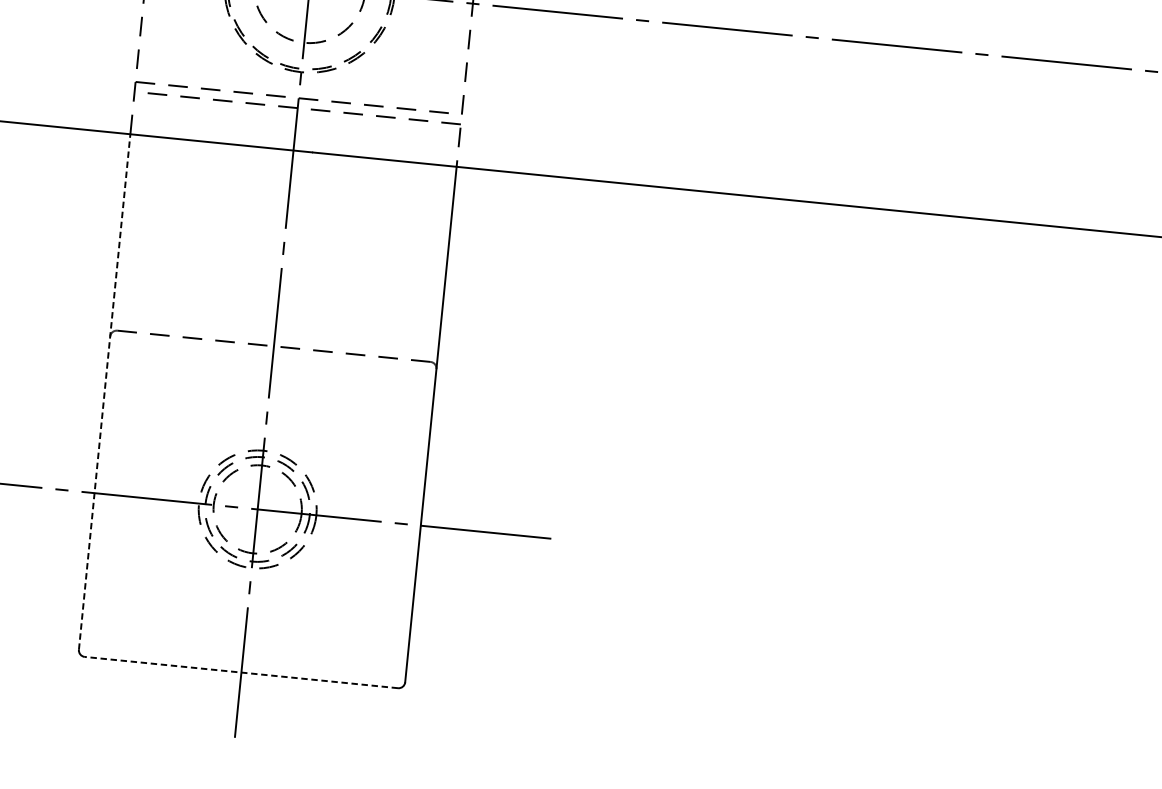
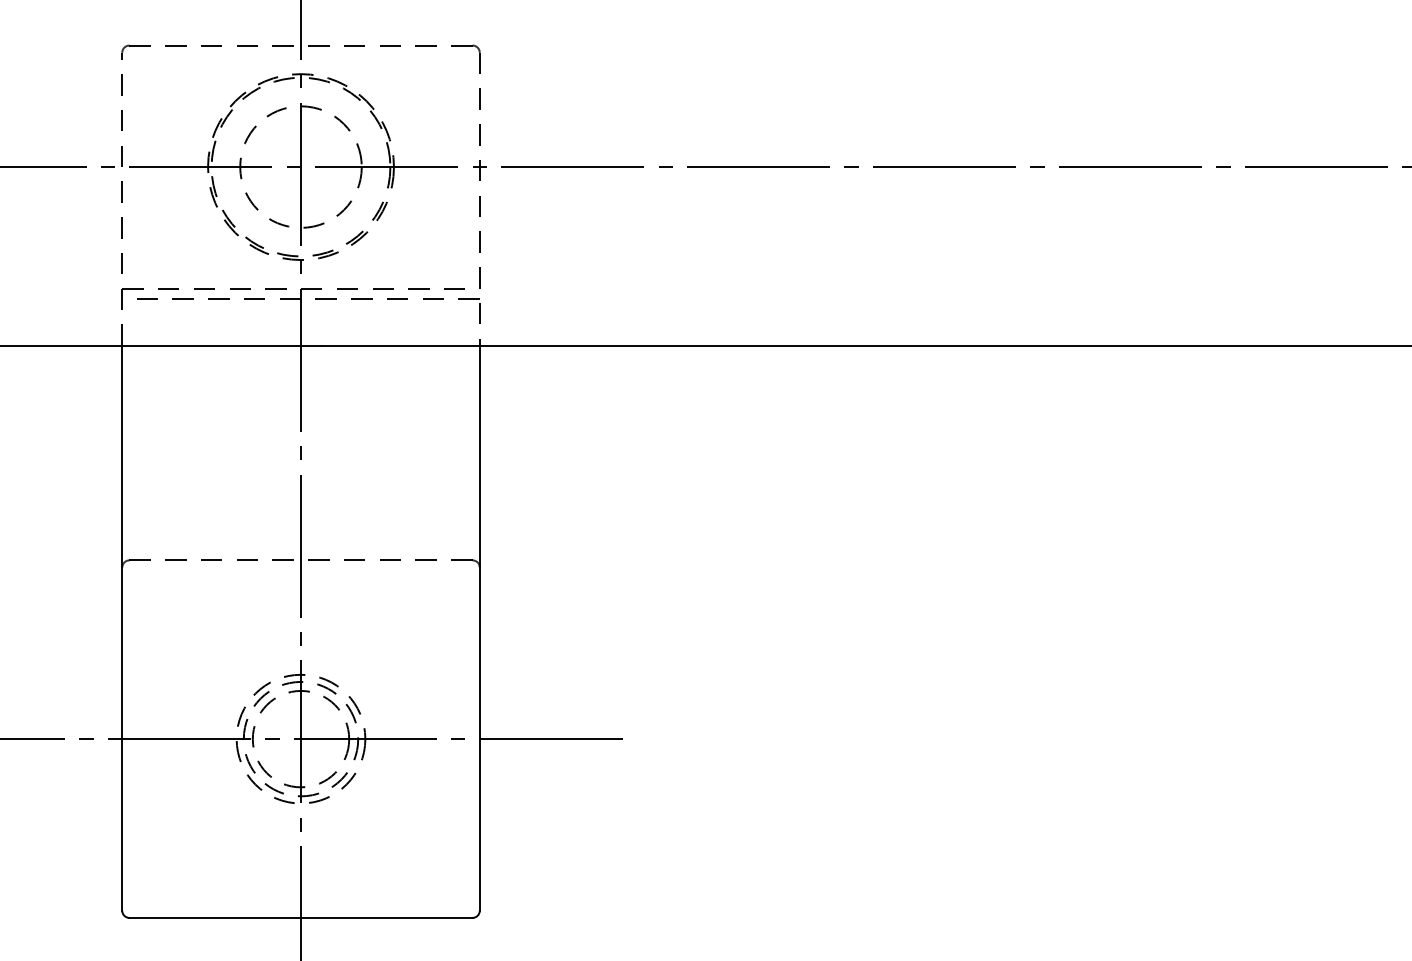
line: (104, 391) -> (122, 627), dashed -> solid
line: (241, 672) -> (301, 917), dashed -> solid

